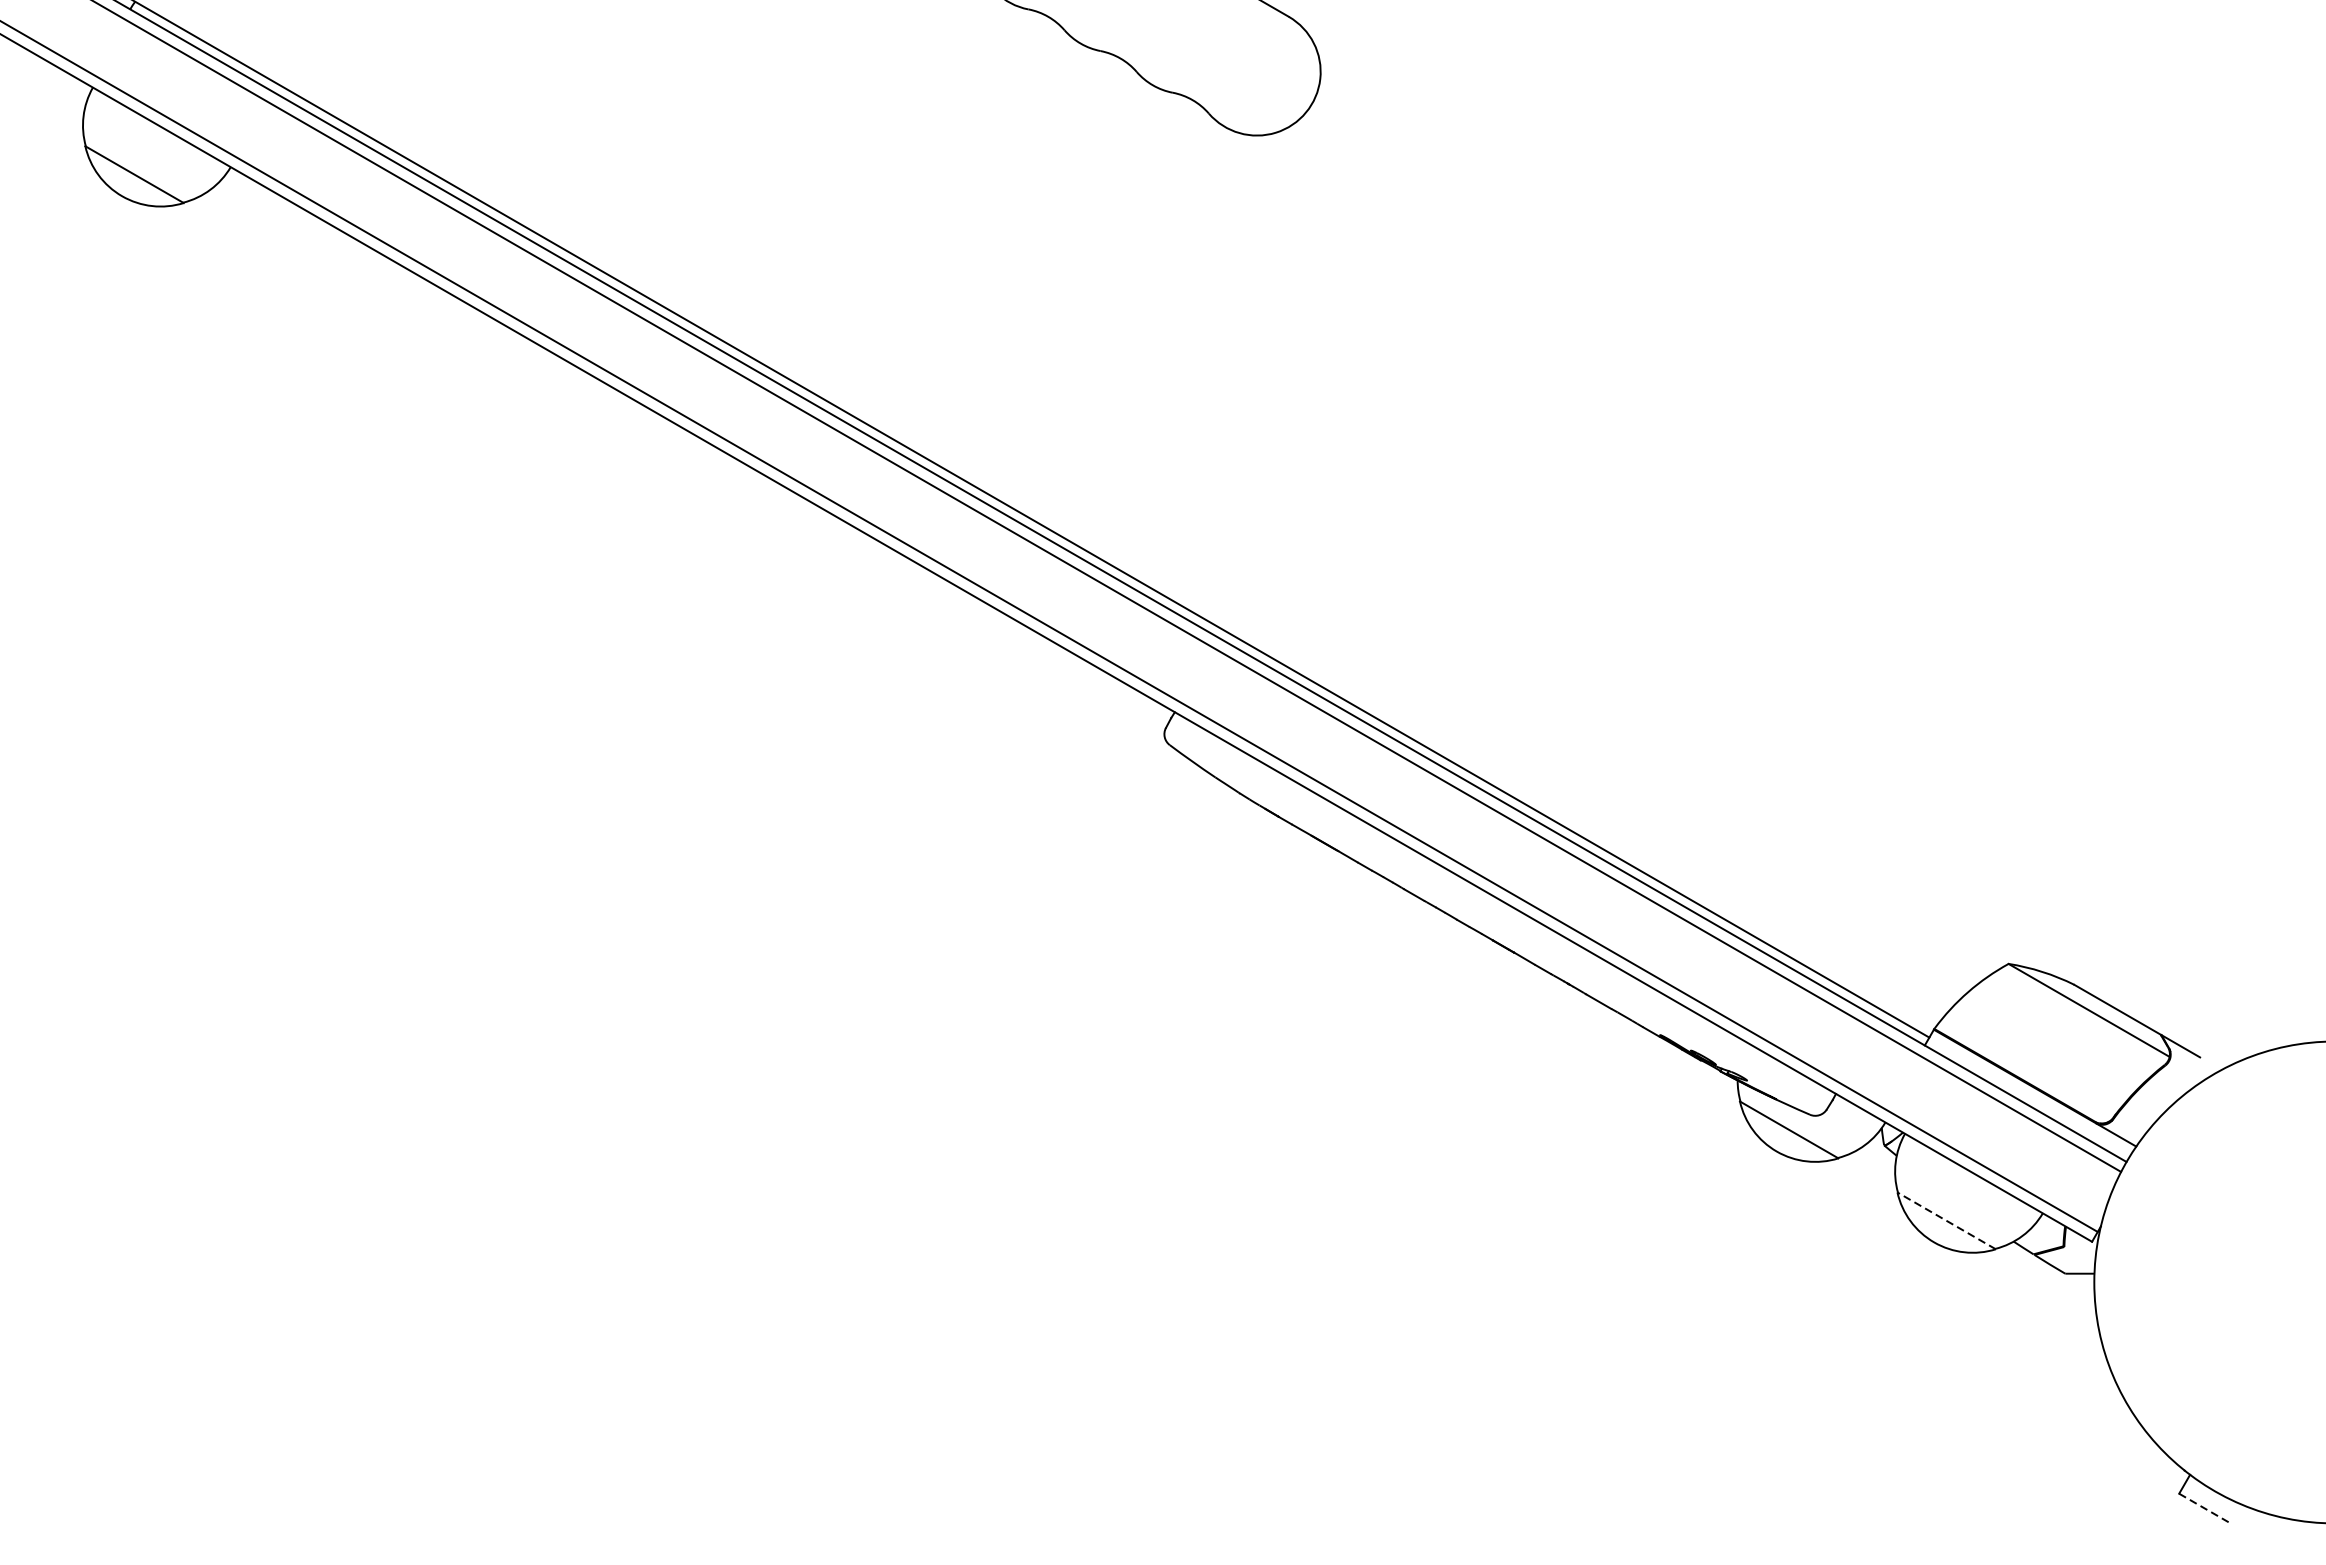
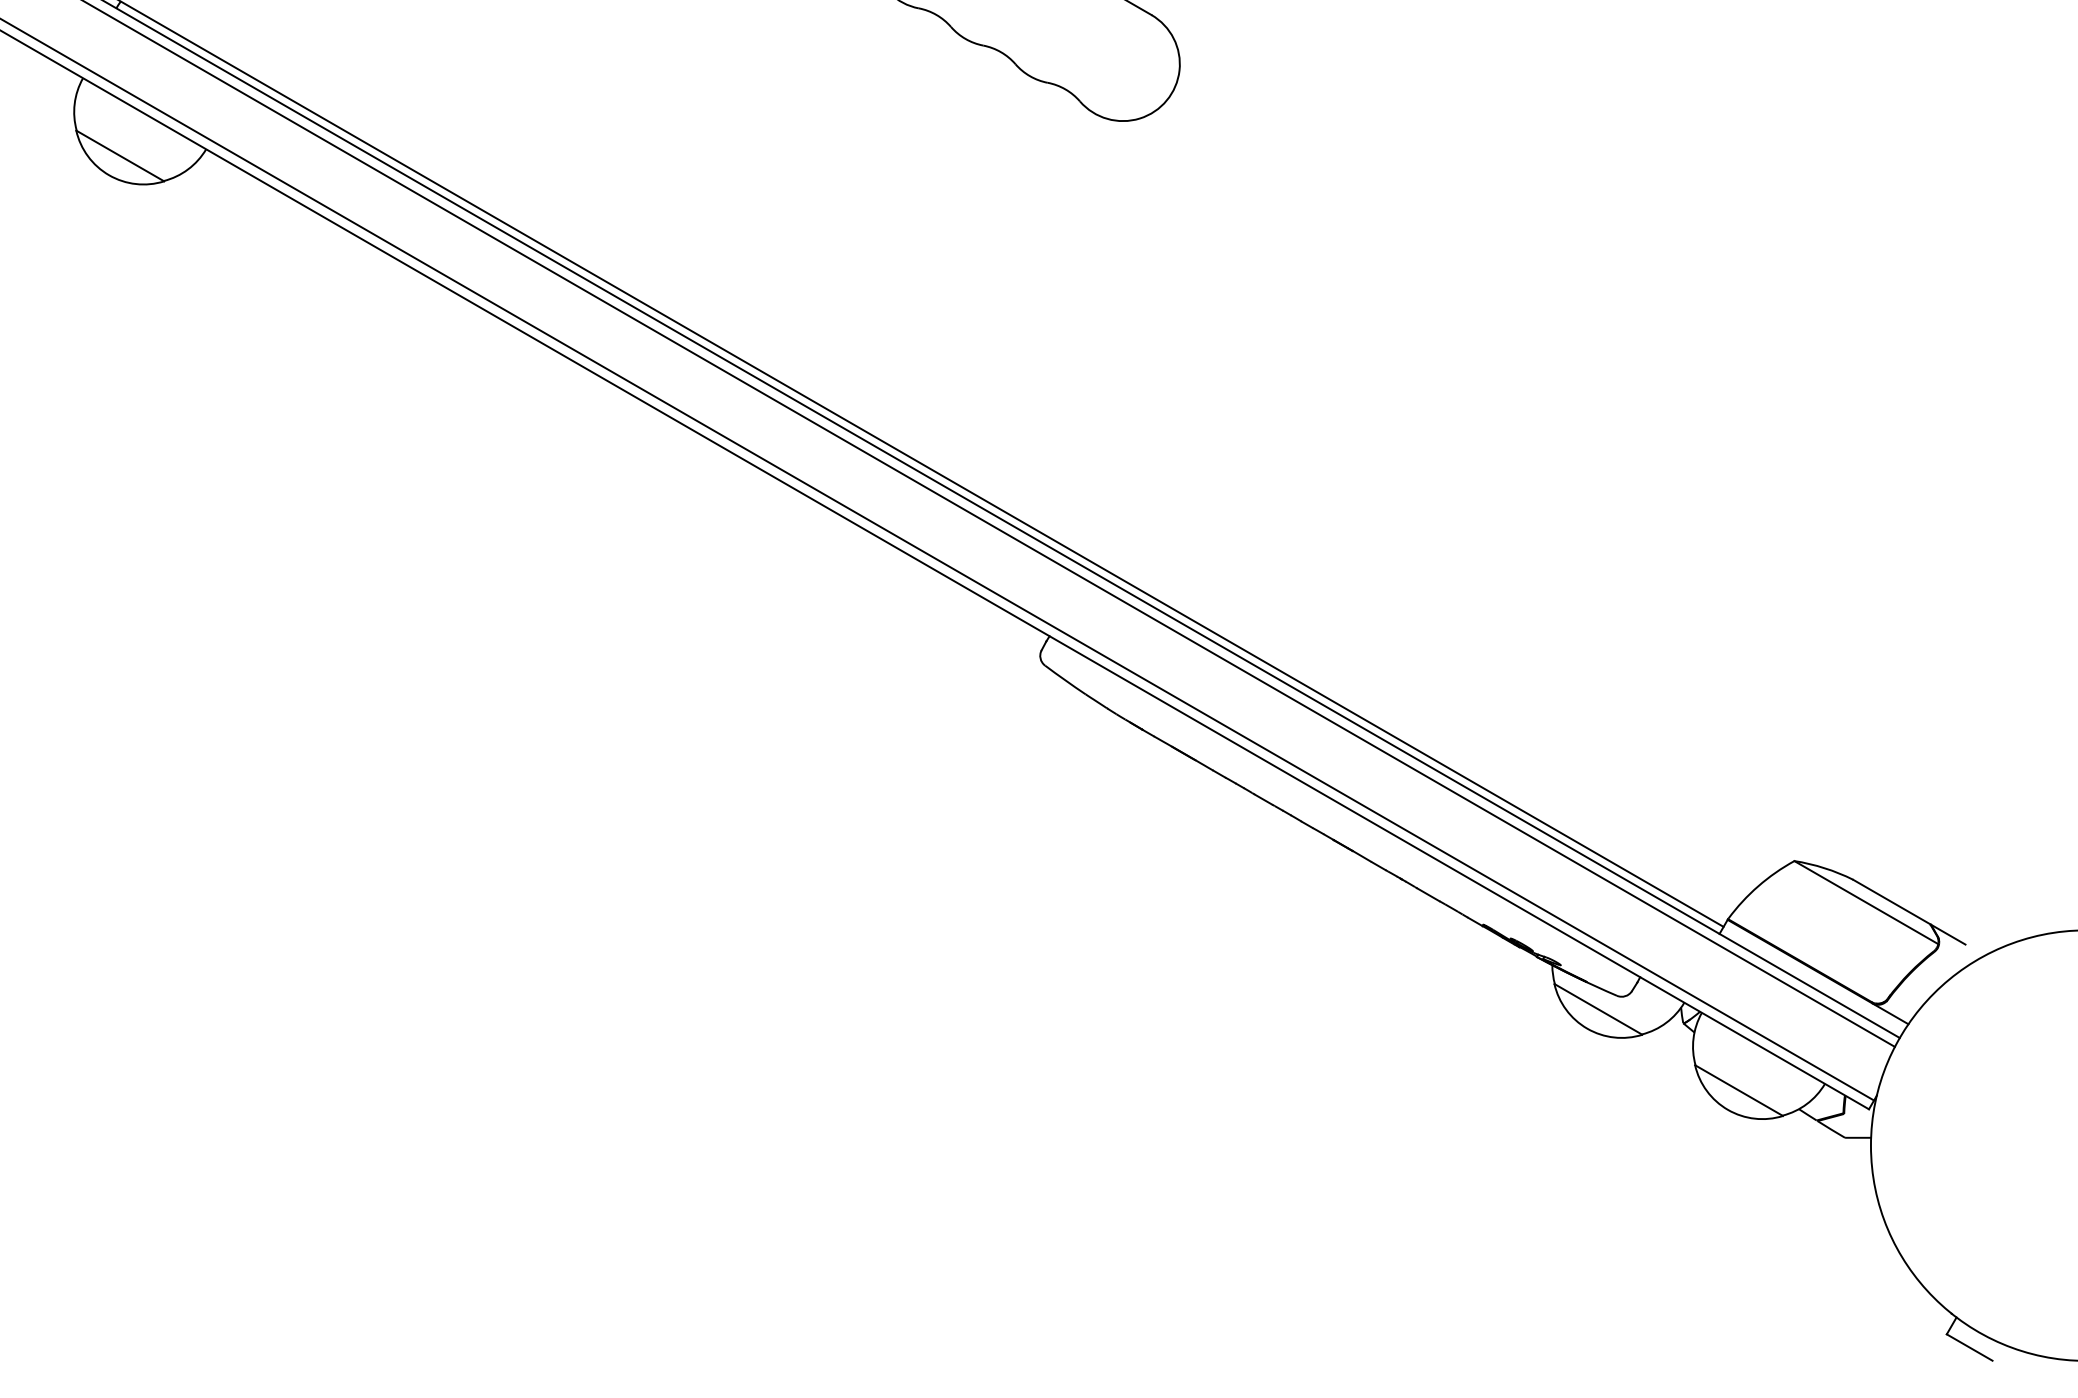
line: (1947, 1220) -> (1739, 1090), dashed -> solid
line: (2205, 1508) -> (1970, 1347), dashed -> solid

